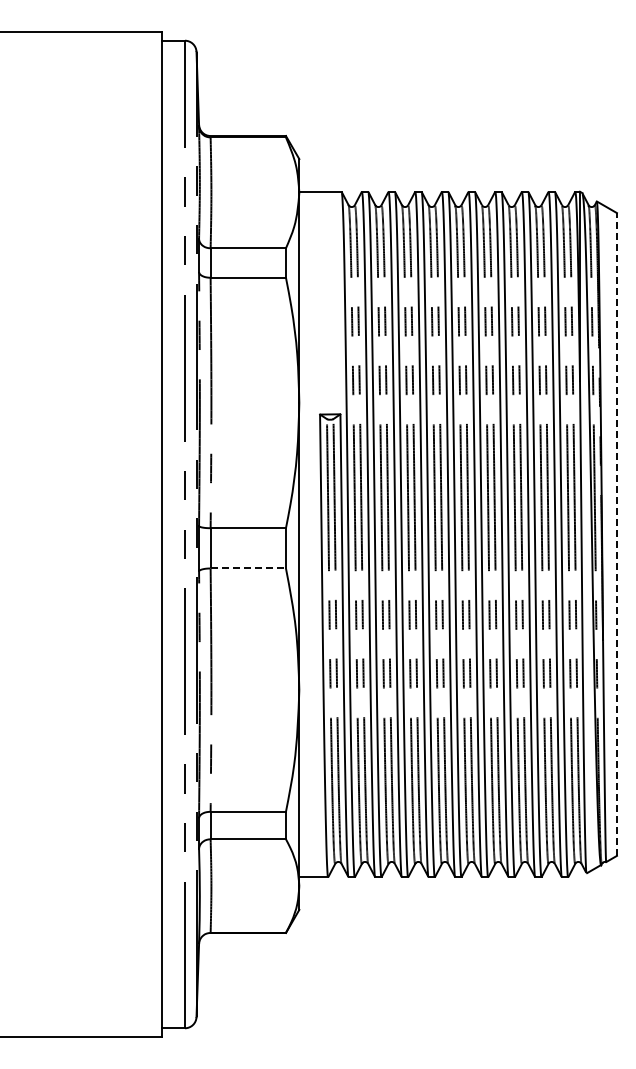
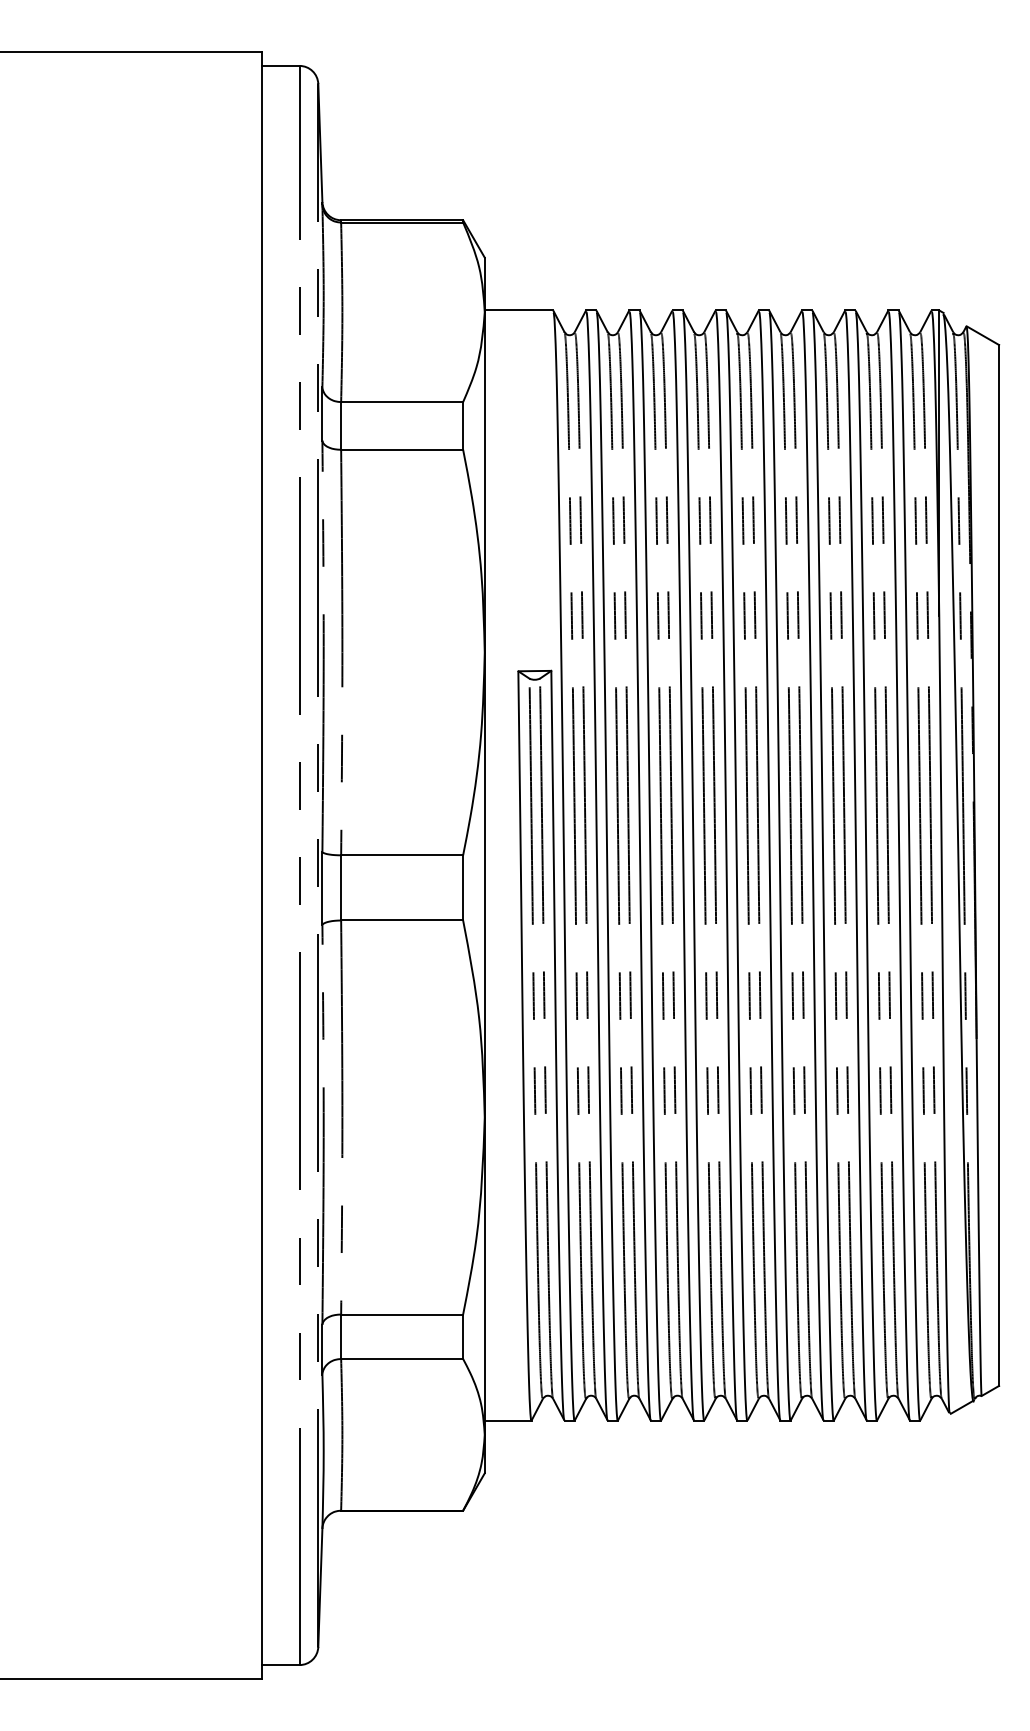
line: (616, 533) -> (998, 863), dashed -> solid
line: (248, 568) -> (402, 920), dashed -> solid

